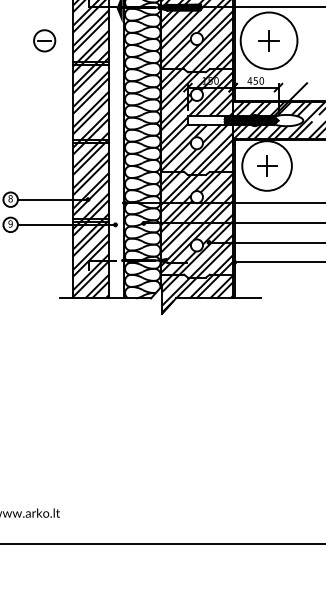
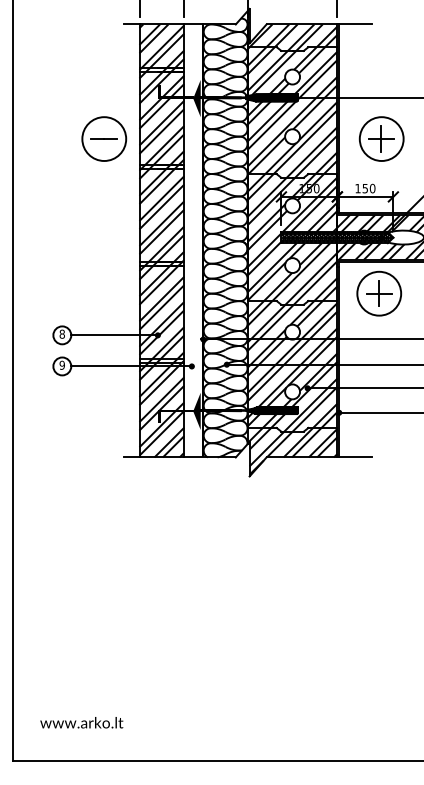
part: (44, 40) -> (104, 138), size x1.67
circle: (268, 41) -> (381, 139), size x0.62
text: (249, 80) -> (357, 188), 450 -> 150
hatch: (205, 119) -> (303, 236), added
circle: (267, 165) -> (379, 293), size x0.71
hatch: (181, 260) -> (273, 410), added
fill: (119, 261) -> (196, 411), added

